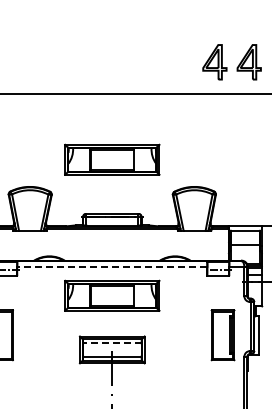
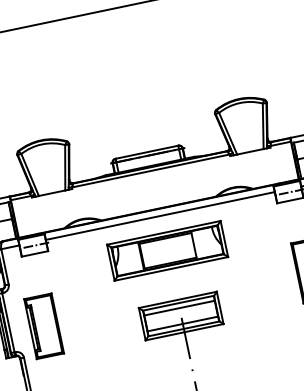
part: (112, 159) -> (133, 86), removed
line: (111, 266) -> (159, 215), dashed -> solid
line: (111, 343) -> (178, 308), dashed -> solid

